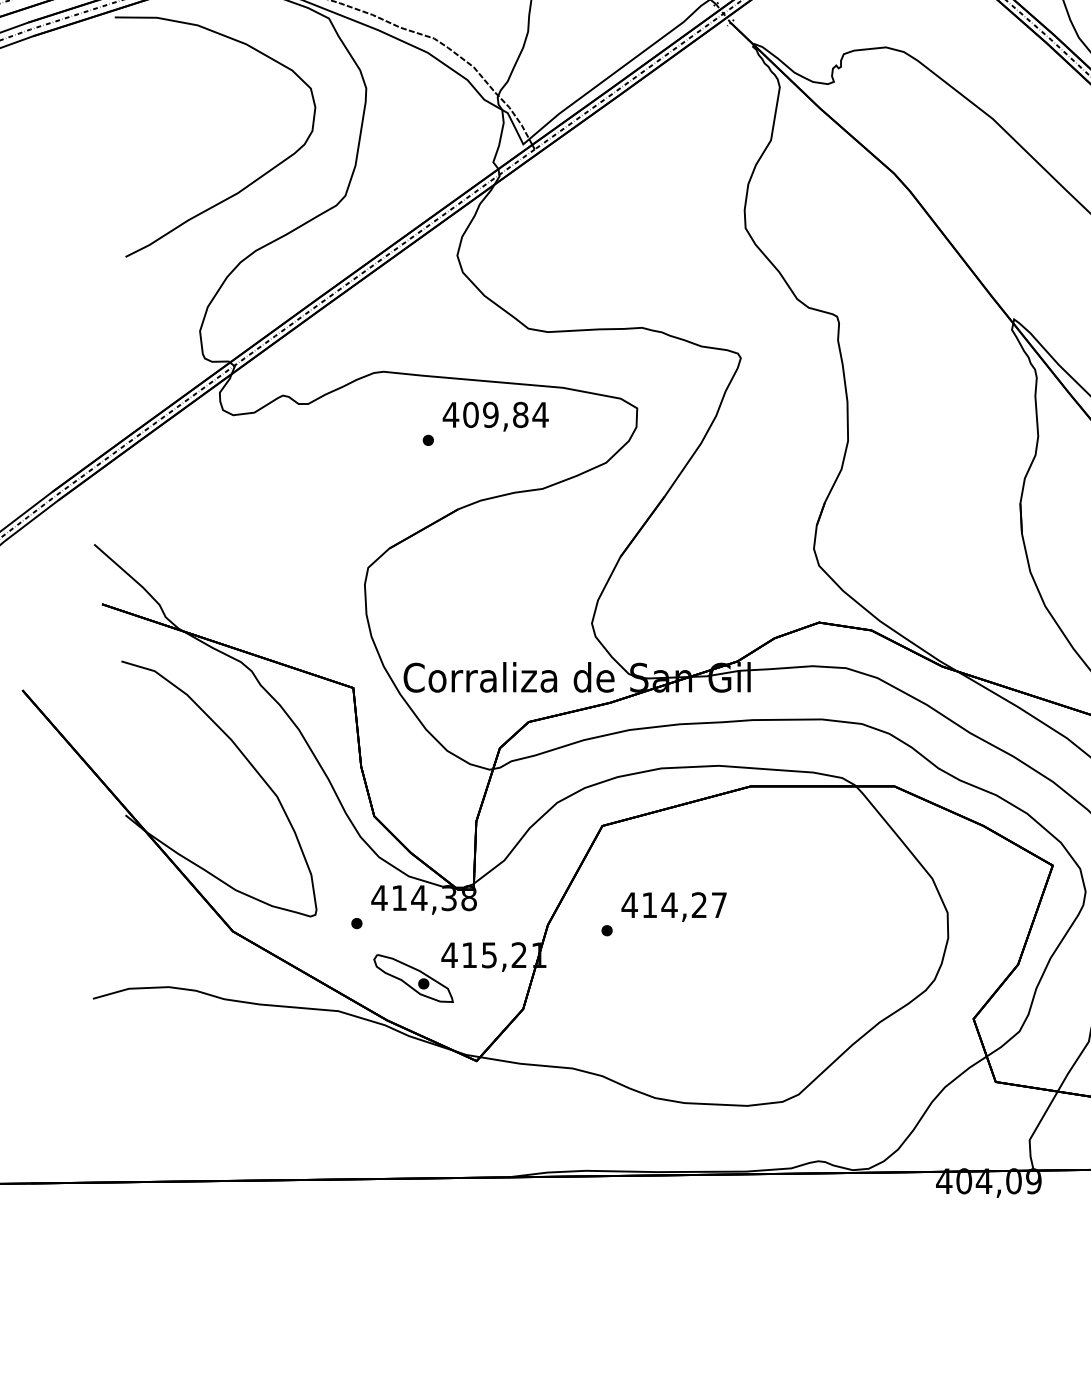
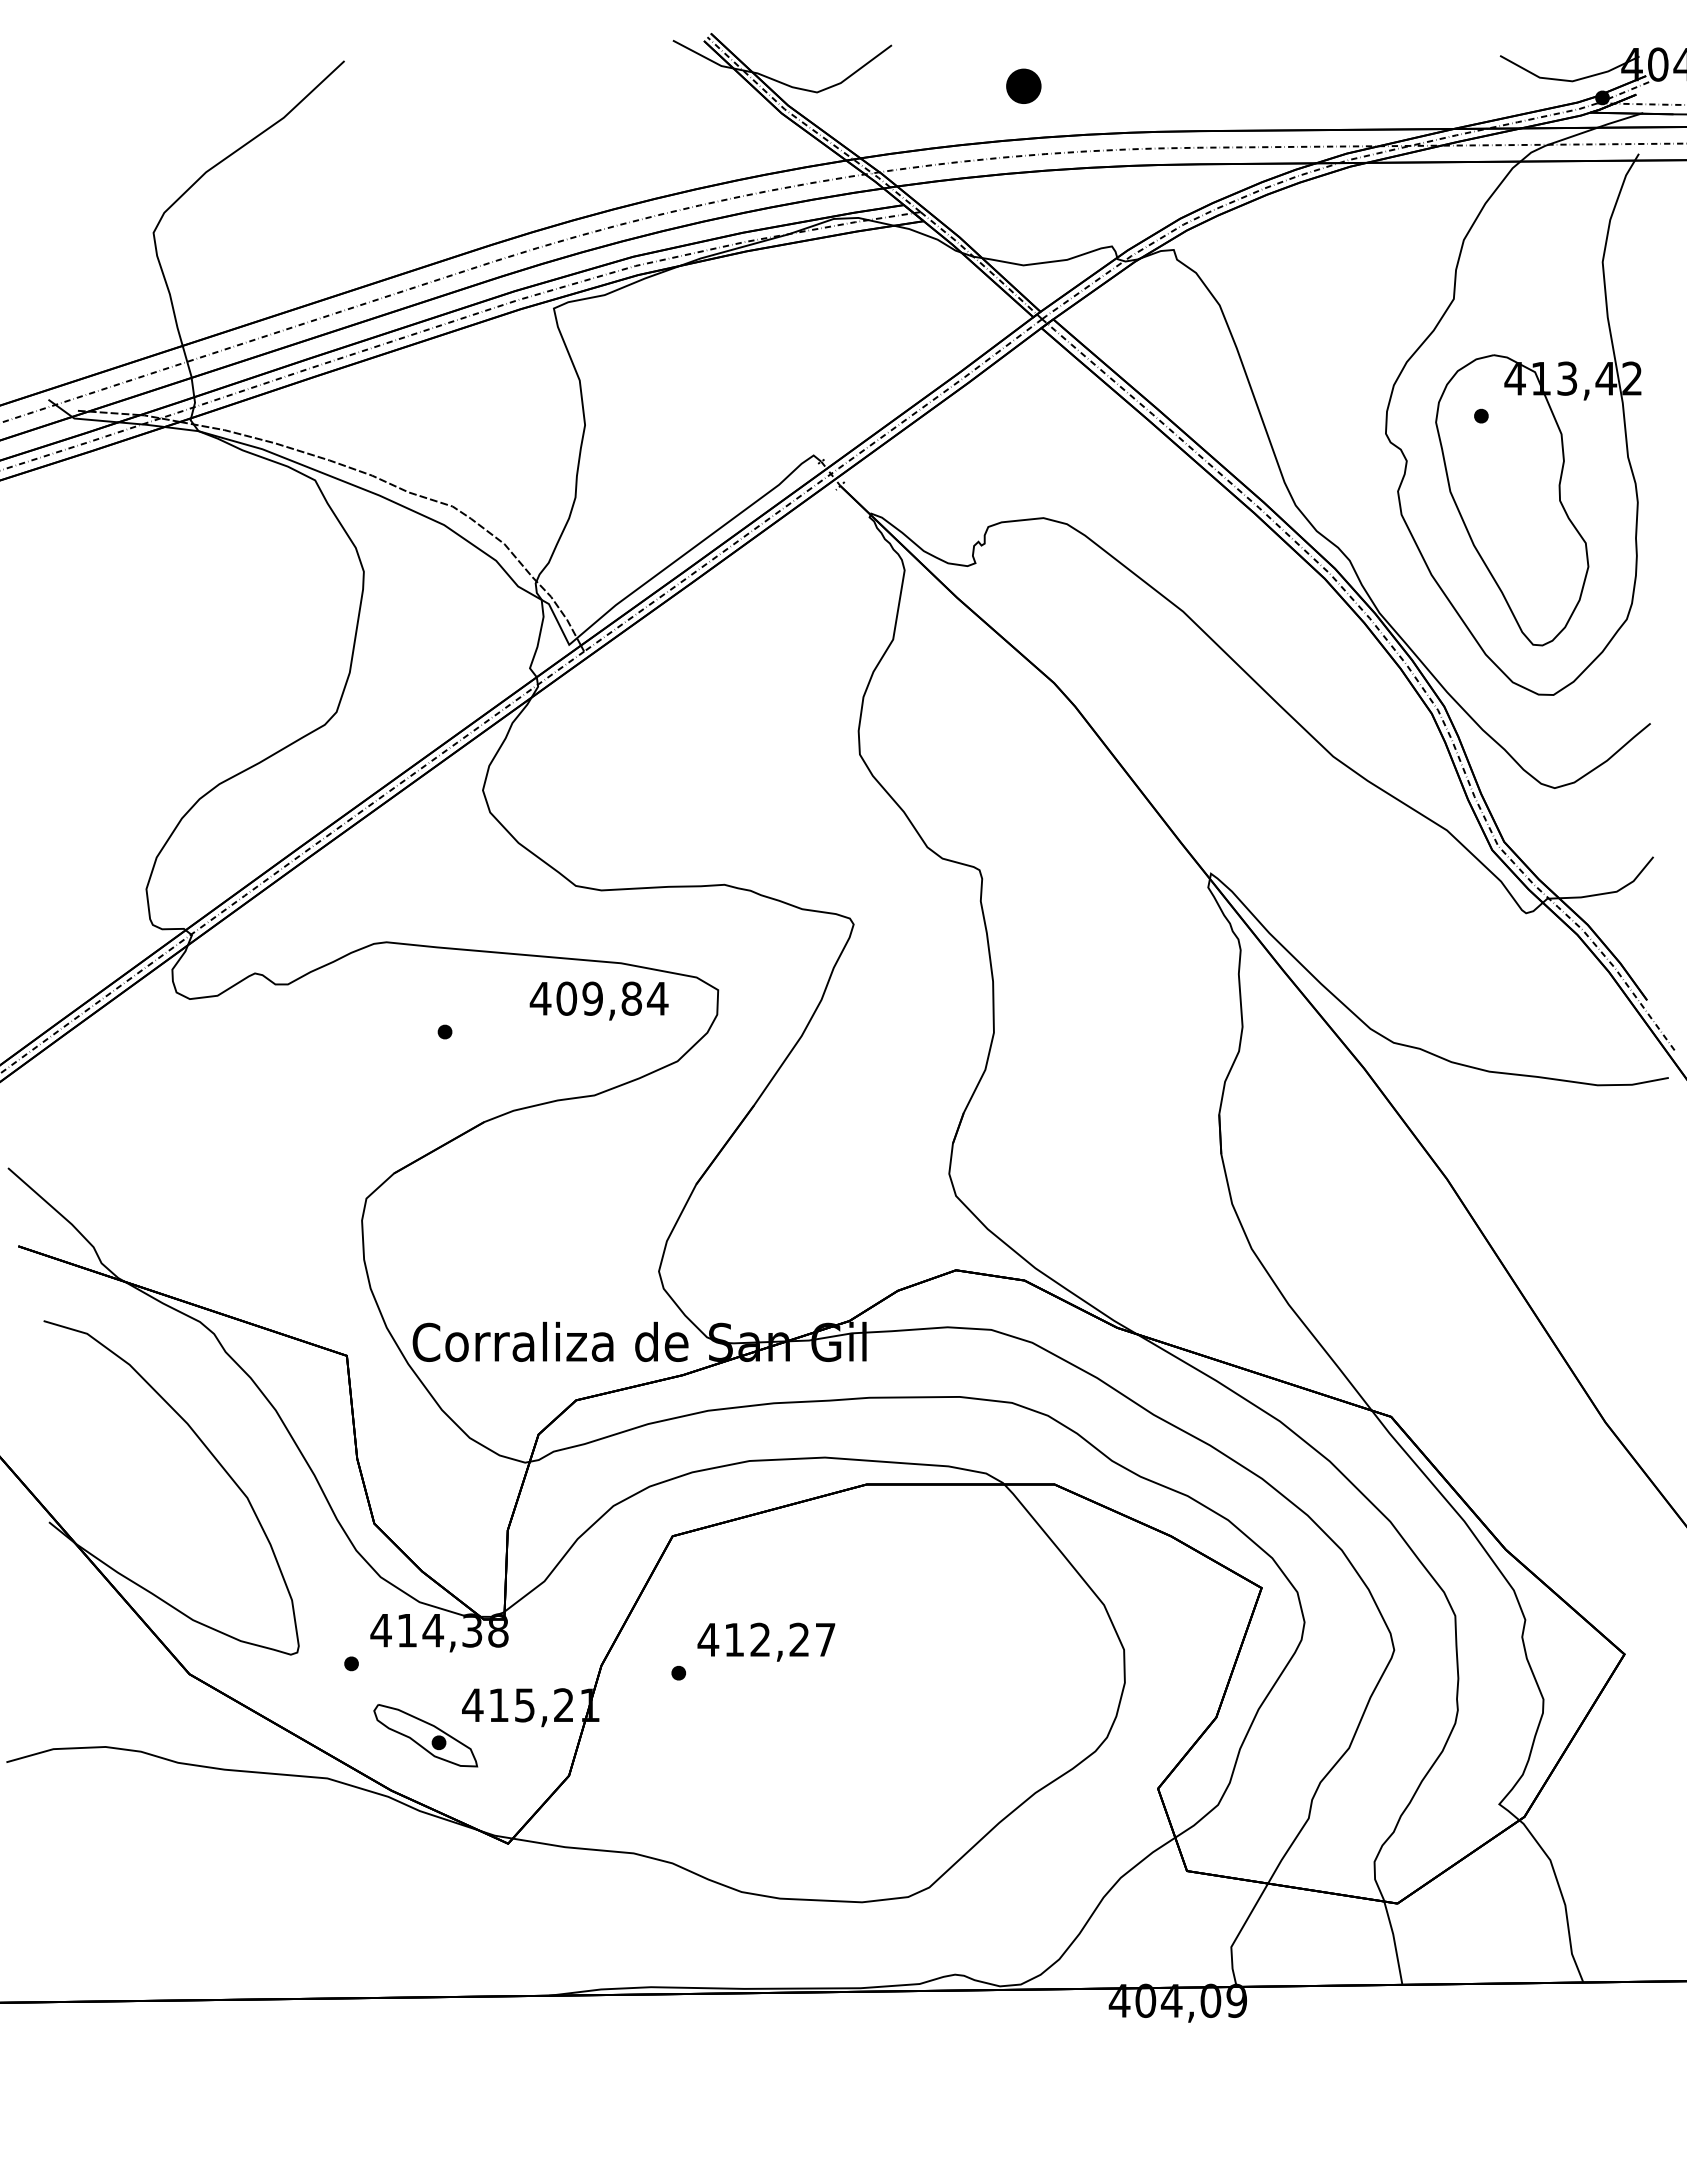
curve: (247, 185) -> (208, 698), removed
text: (495, 416) -> (598, 1000), moved
text: (669, 904) -> (760, 1639), 414,27 -> 412,27

